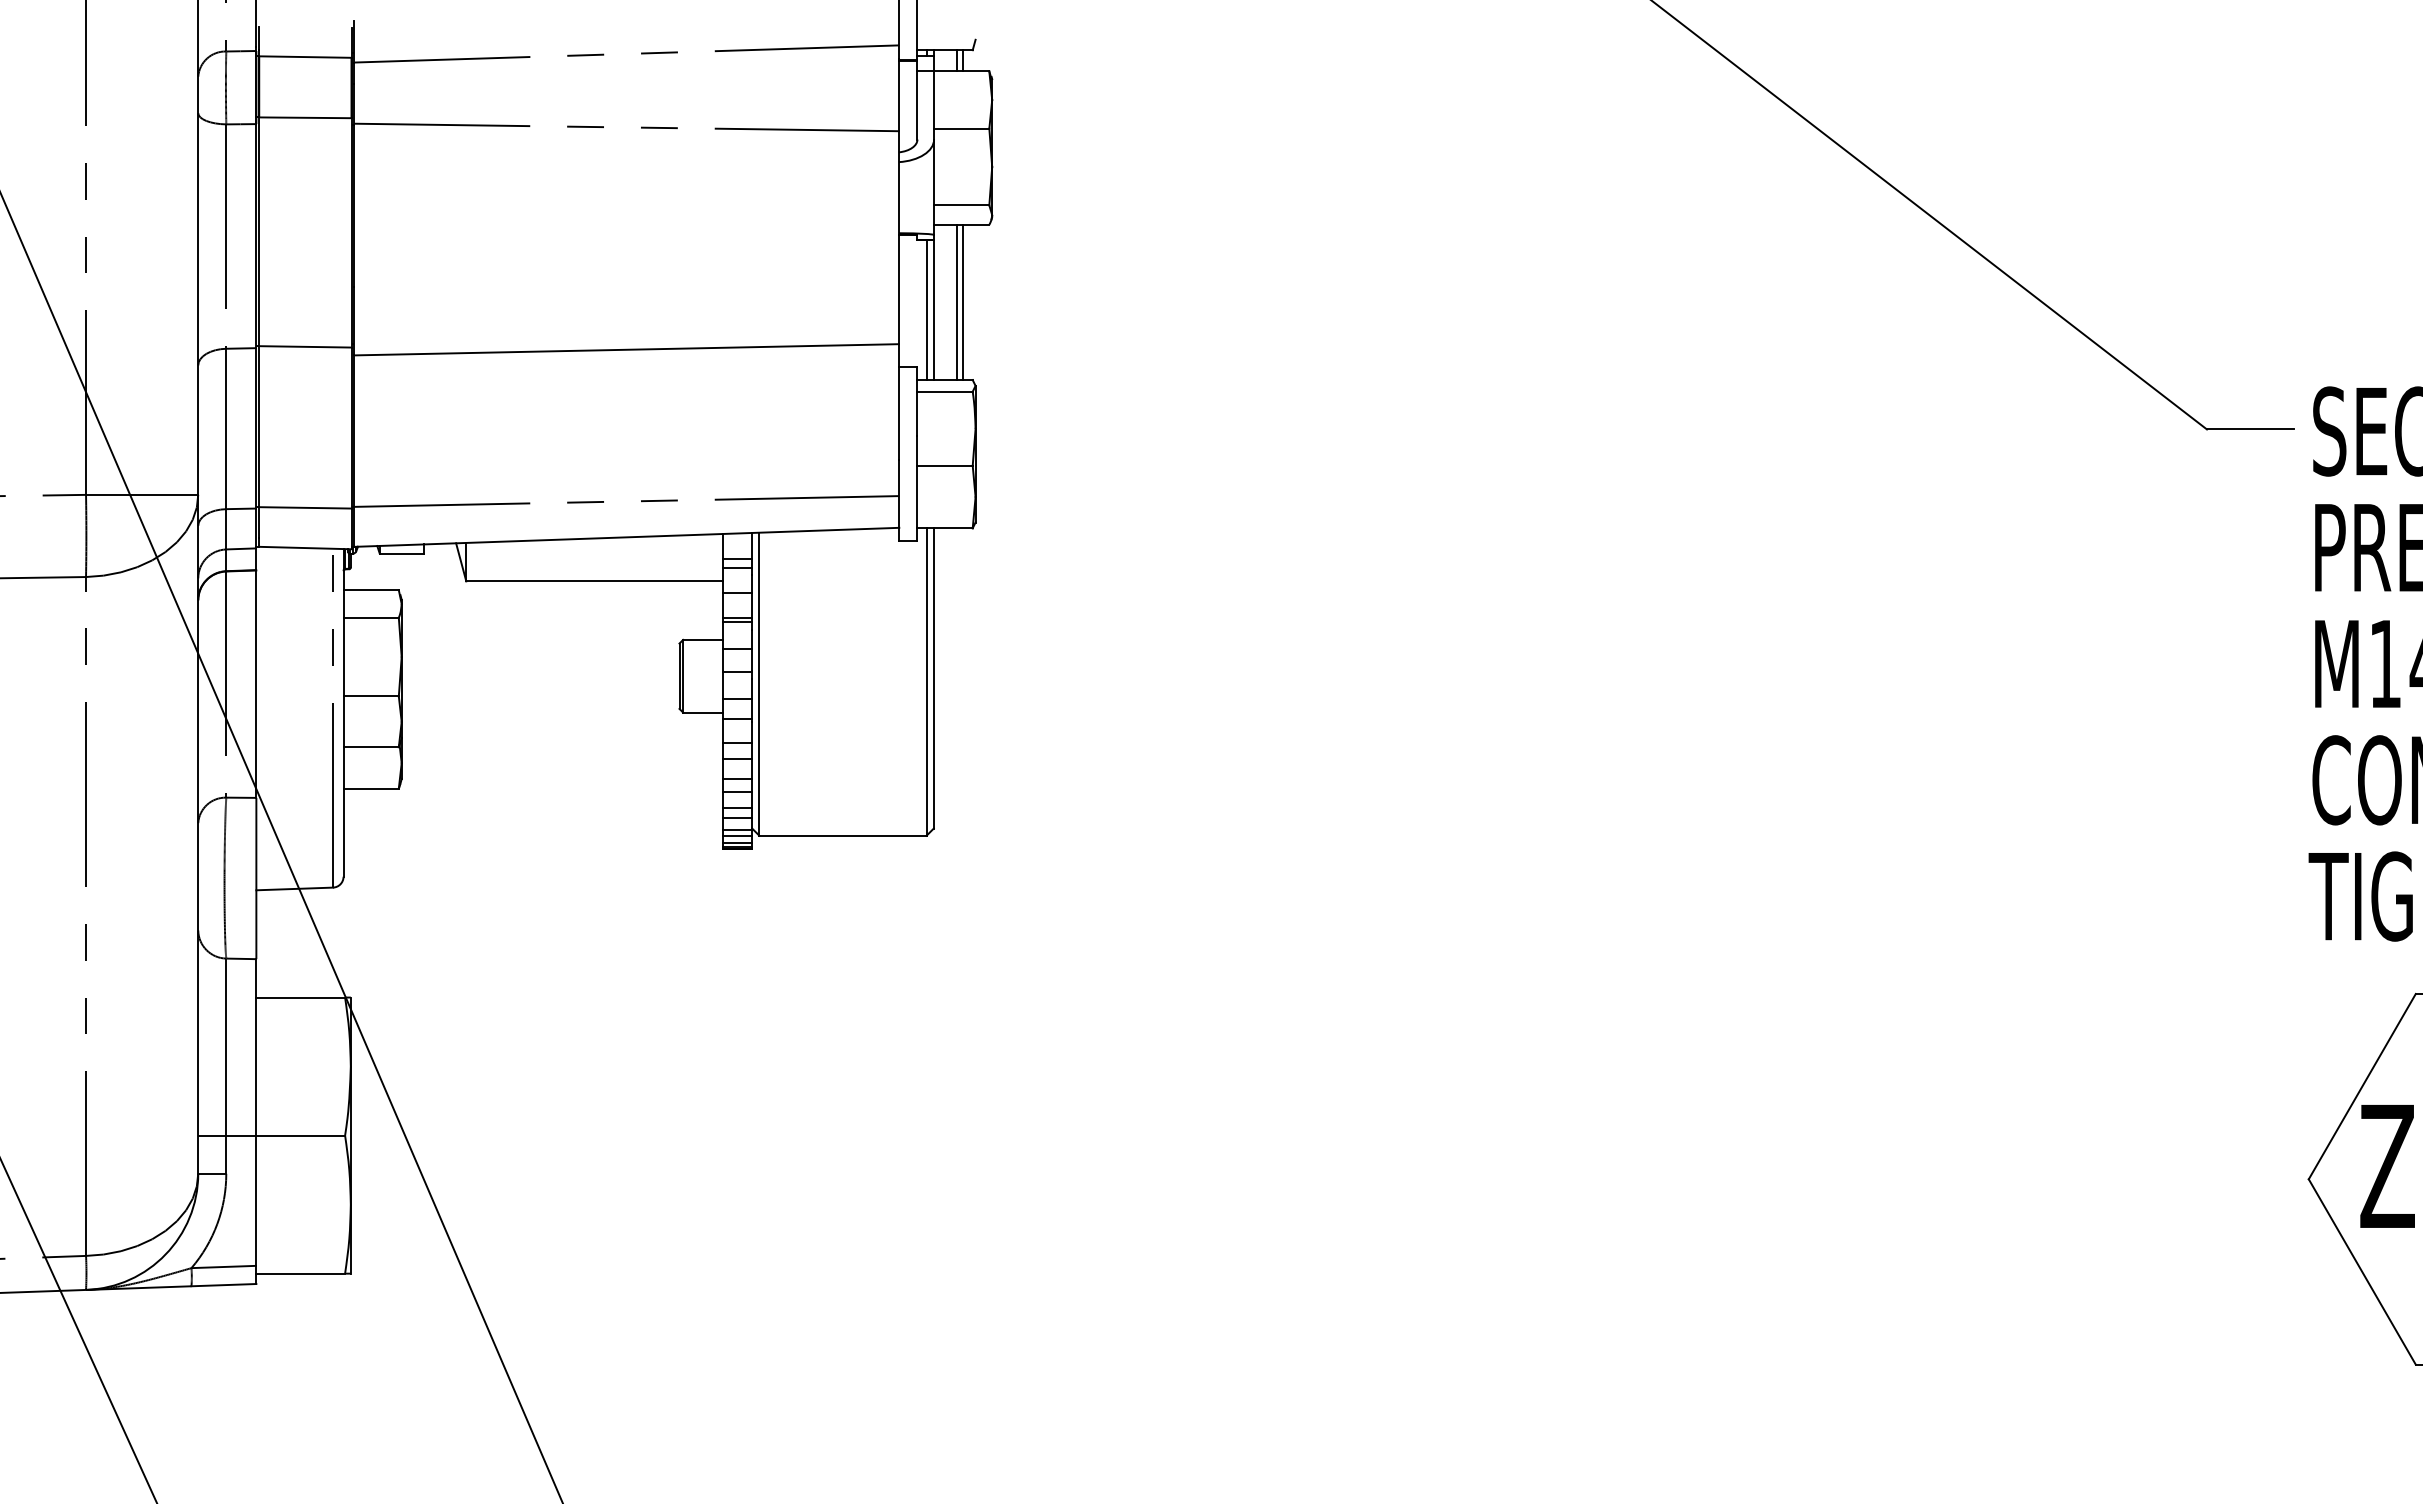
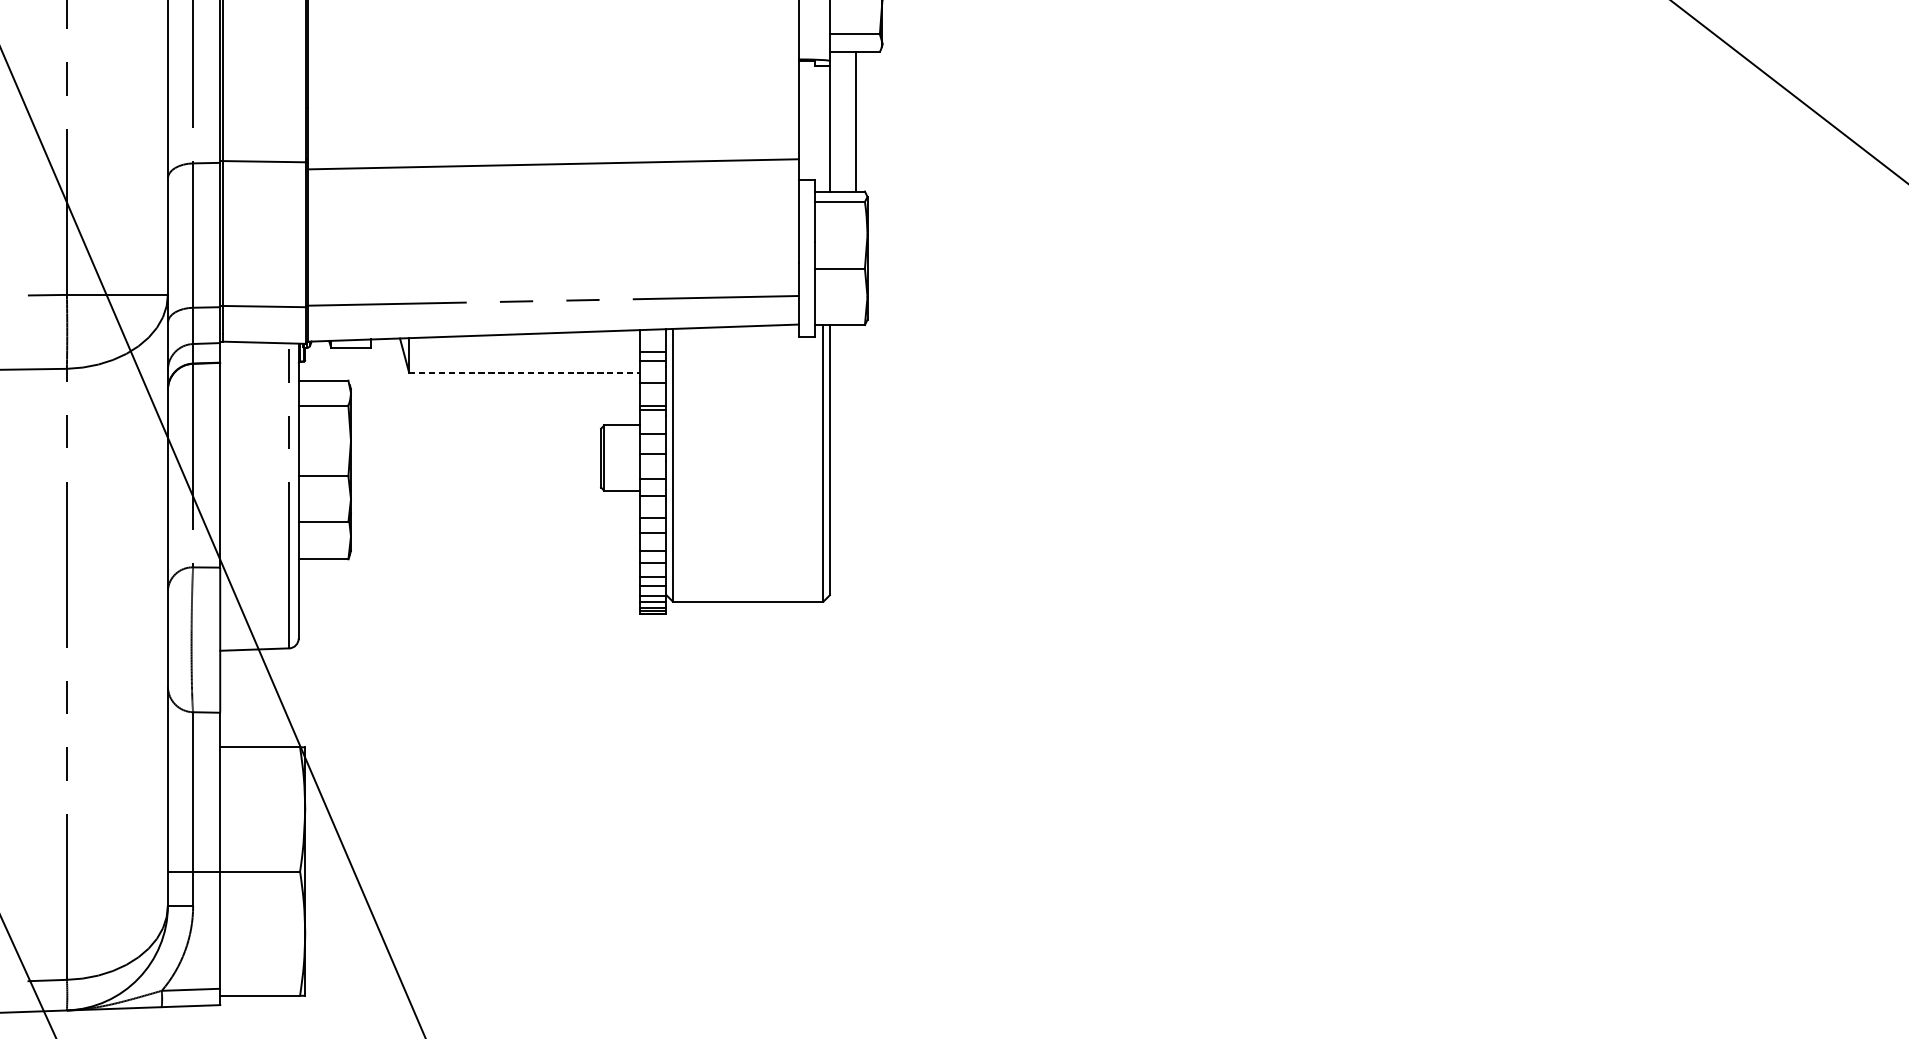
line: (957, 302) -> (851, 121), removed
line: (926, 310) -> (823, 128), removed
line: (595, 581) -> (525, 372), solid -> dashed

